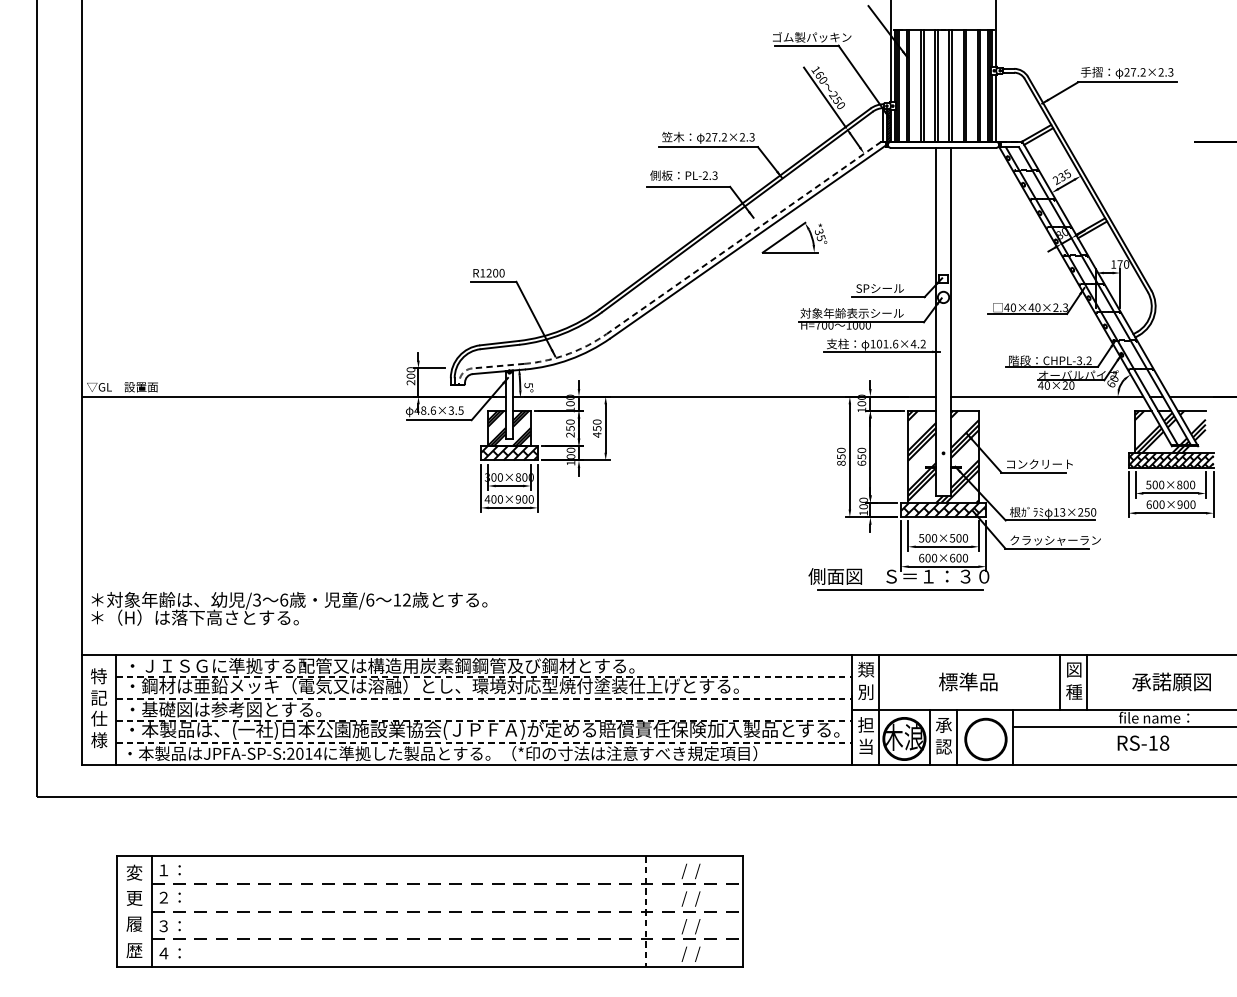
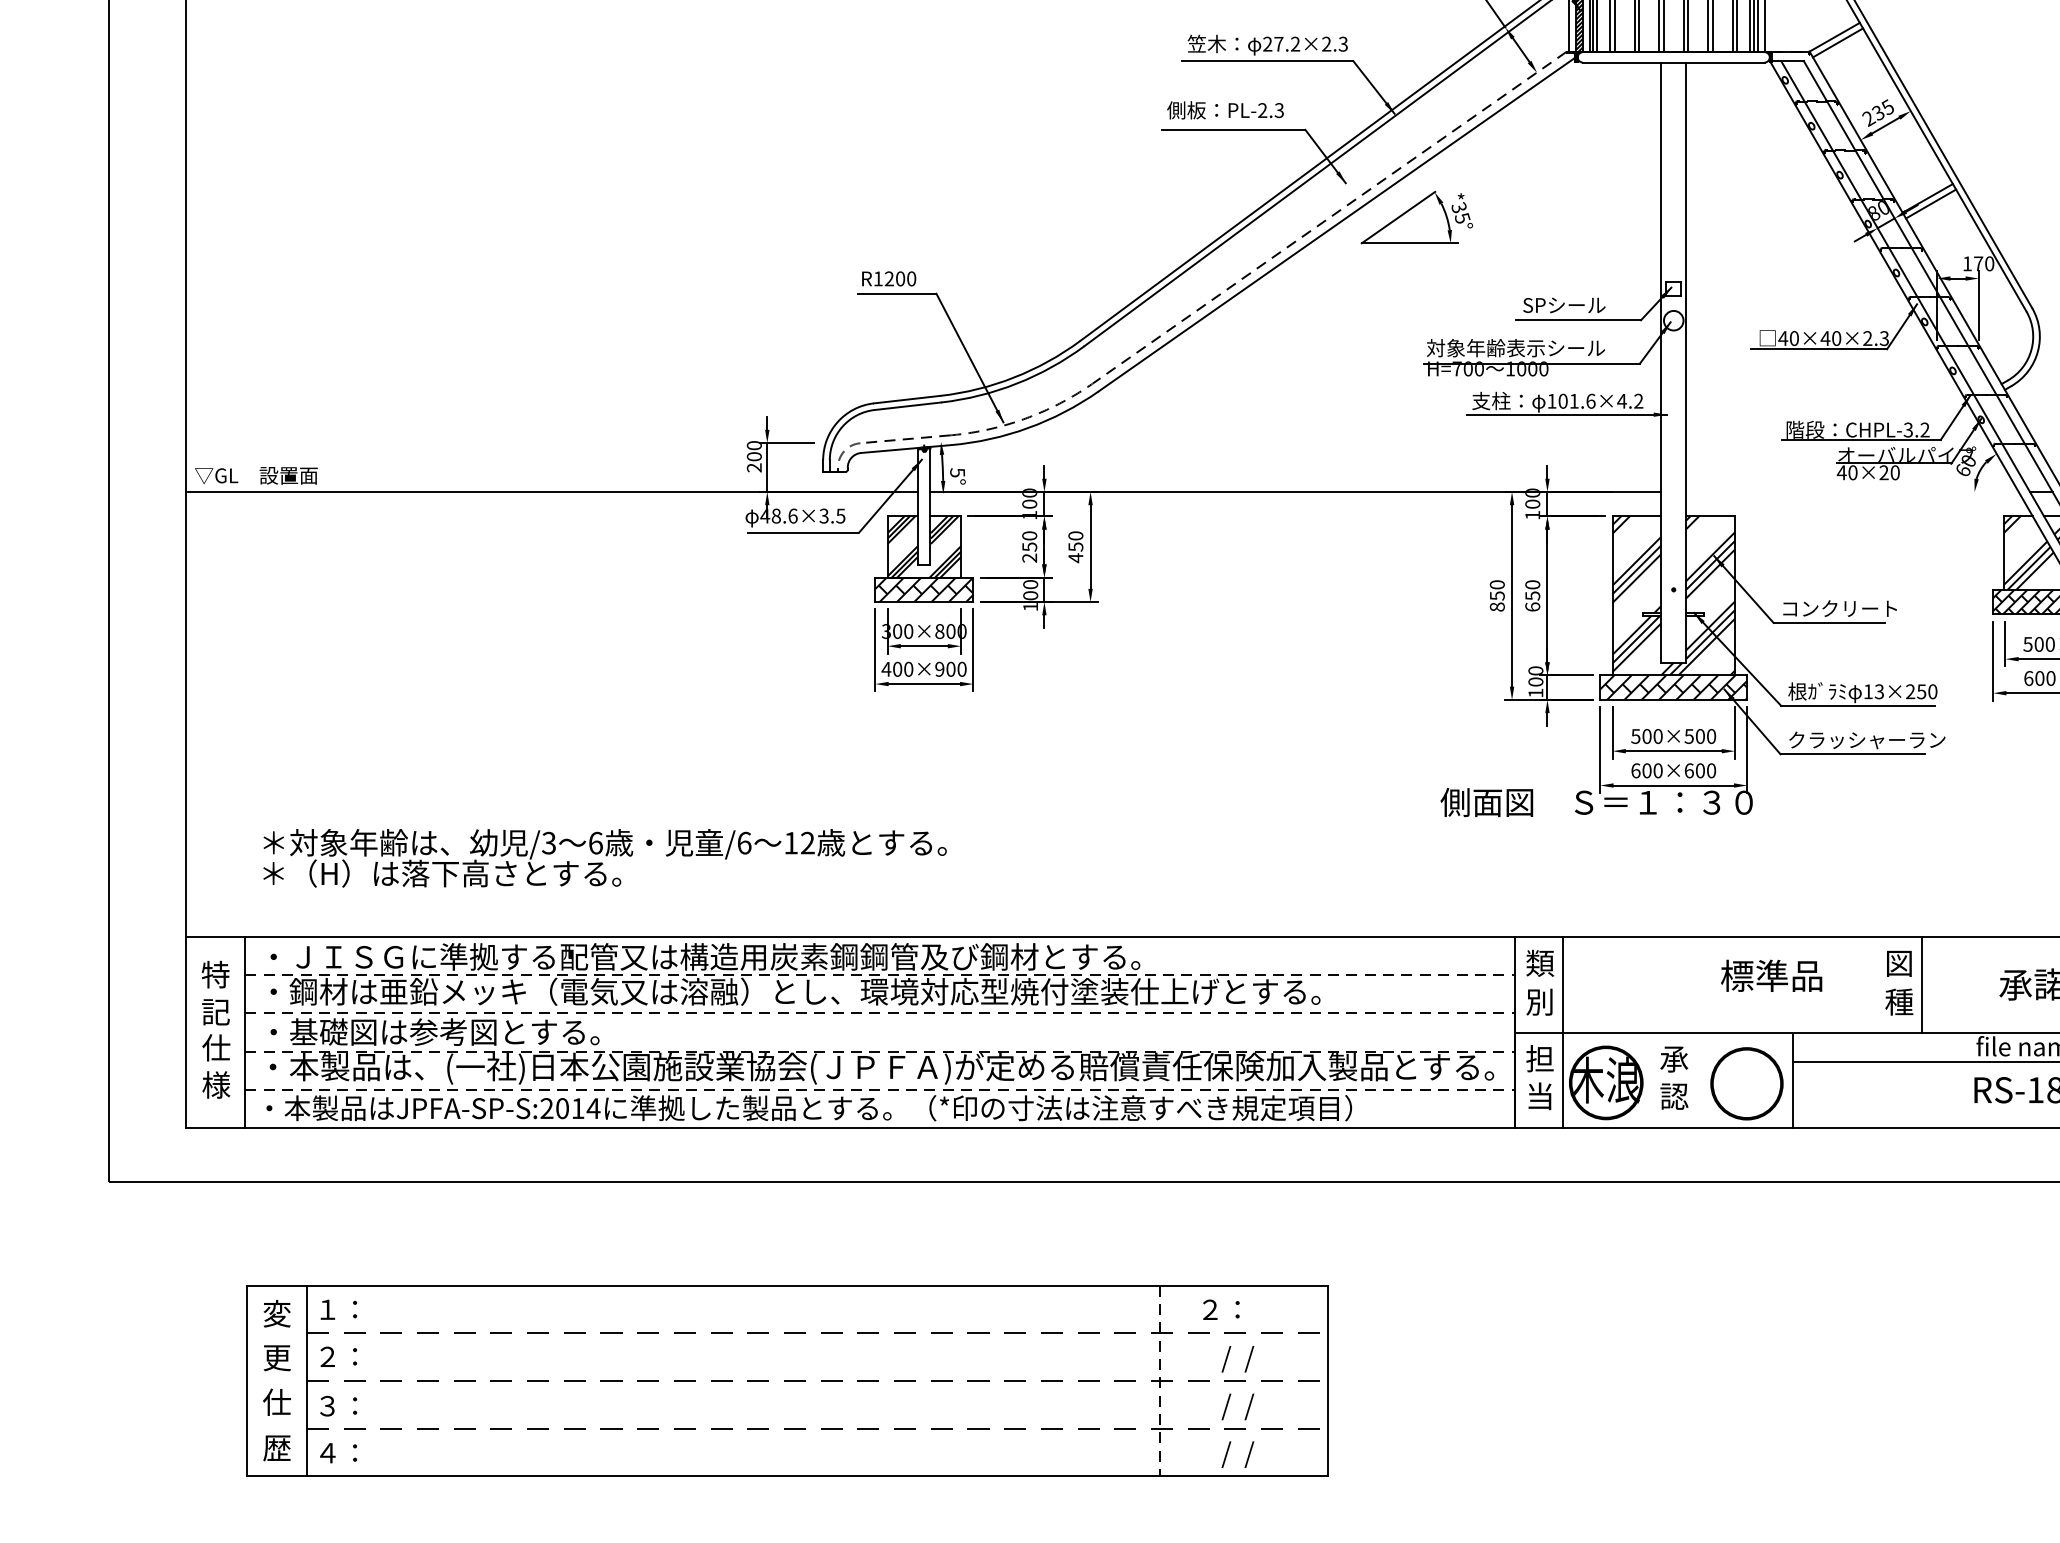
line: (1046, 396) -> (1851, 491), removed
line: (900, 589) -> (1599, 824), removed
text: (289, 608) -> (605, 857), moved
text: (968, 681) -> (1772, 975), moved
line: (1059, 681) -> (1873, 983), removed
line: (929, 737) -> (1649, 1080), removed
line: (957, 737) -> (1697, 1080), removed
text: (685, 871) -> (1228, 1311), /  / -> ２：
text: (134, 923) -> (277, 1401), 履 -> 仕

